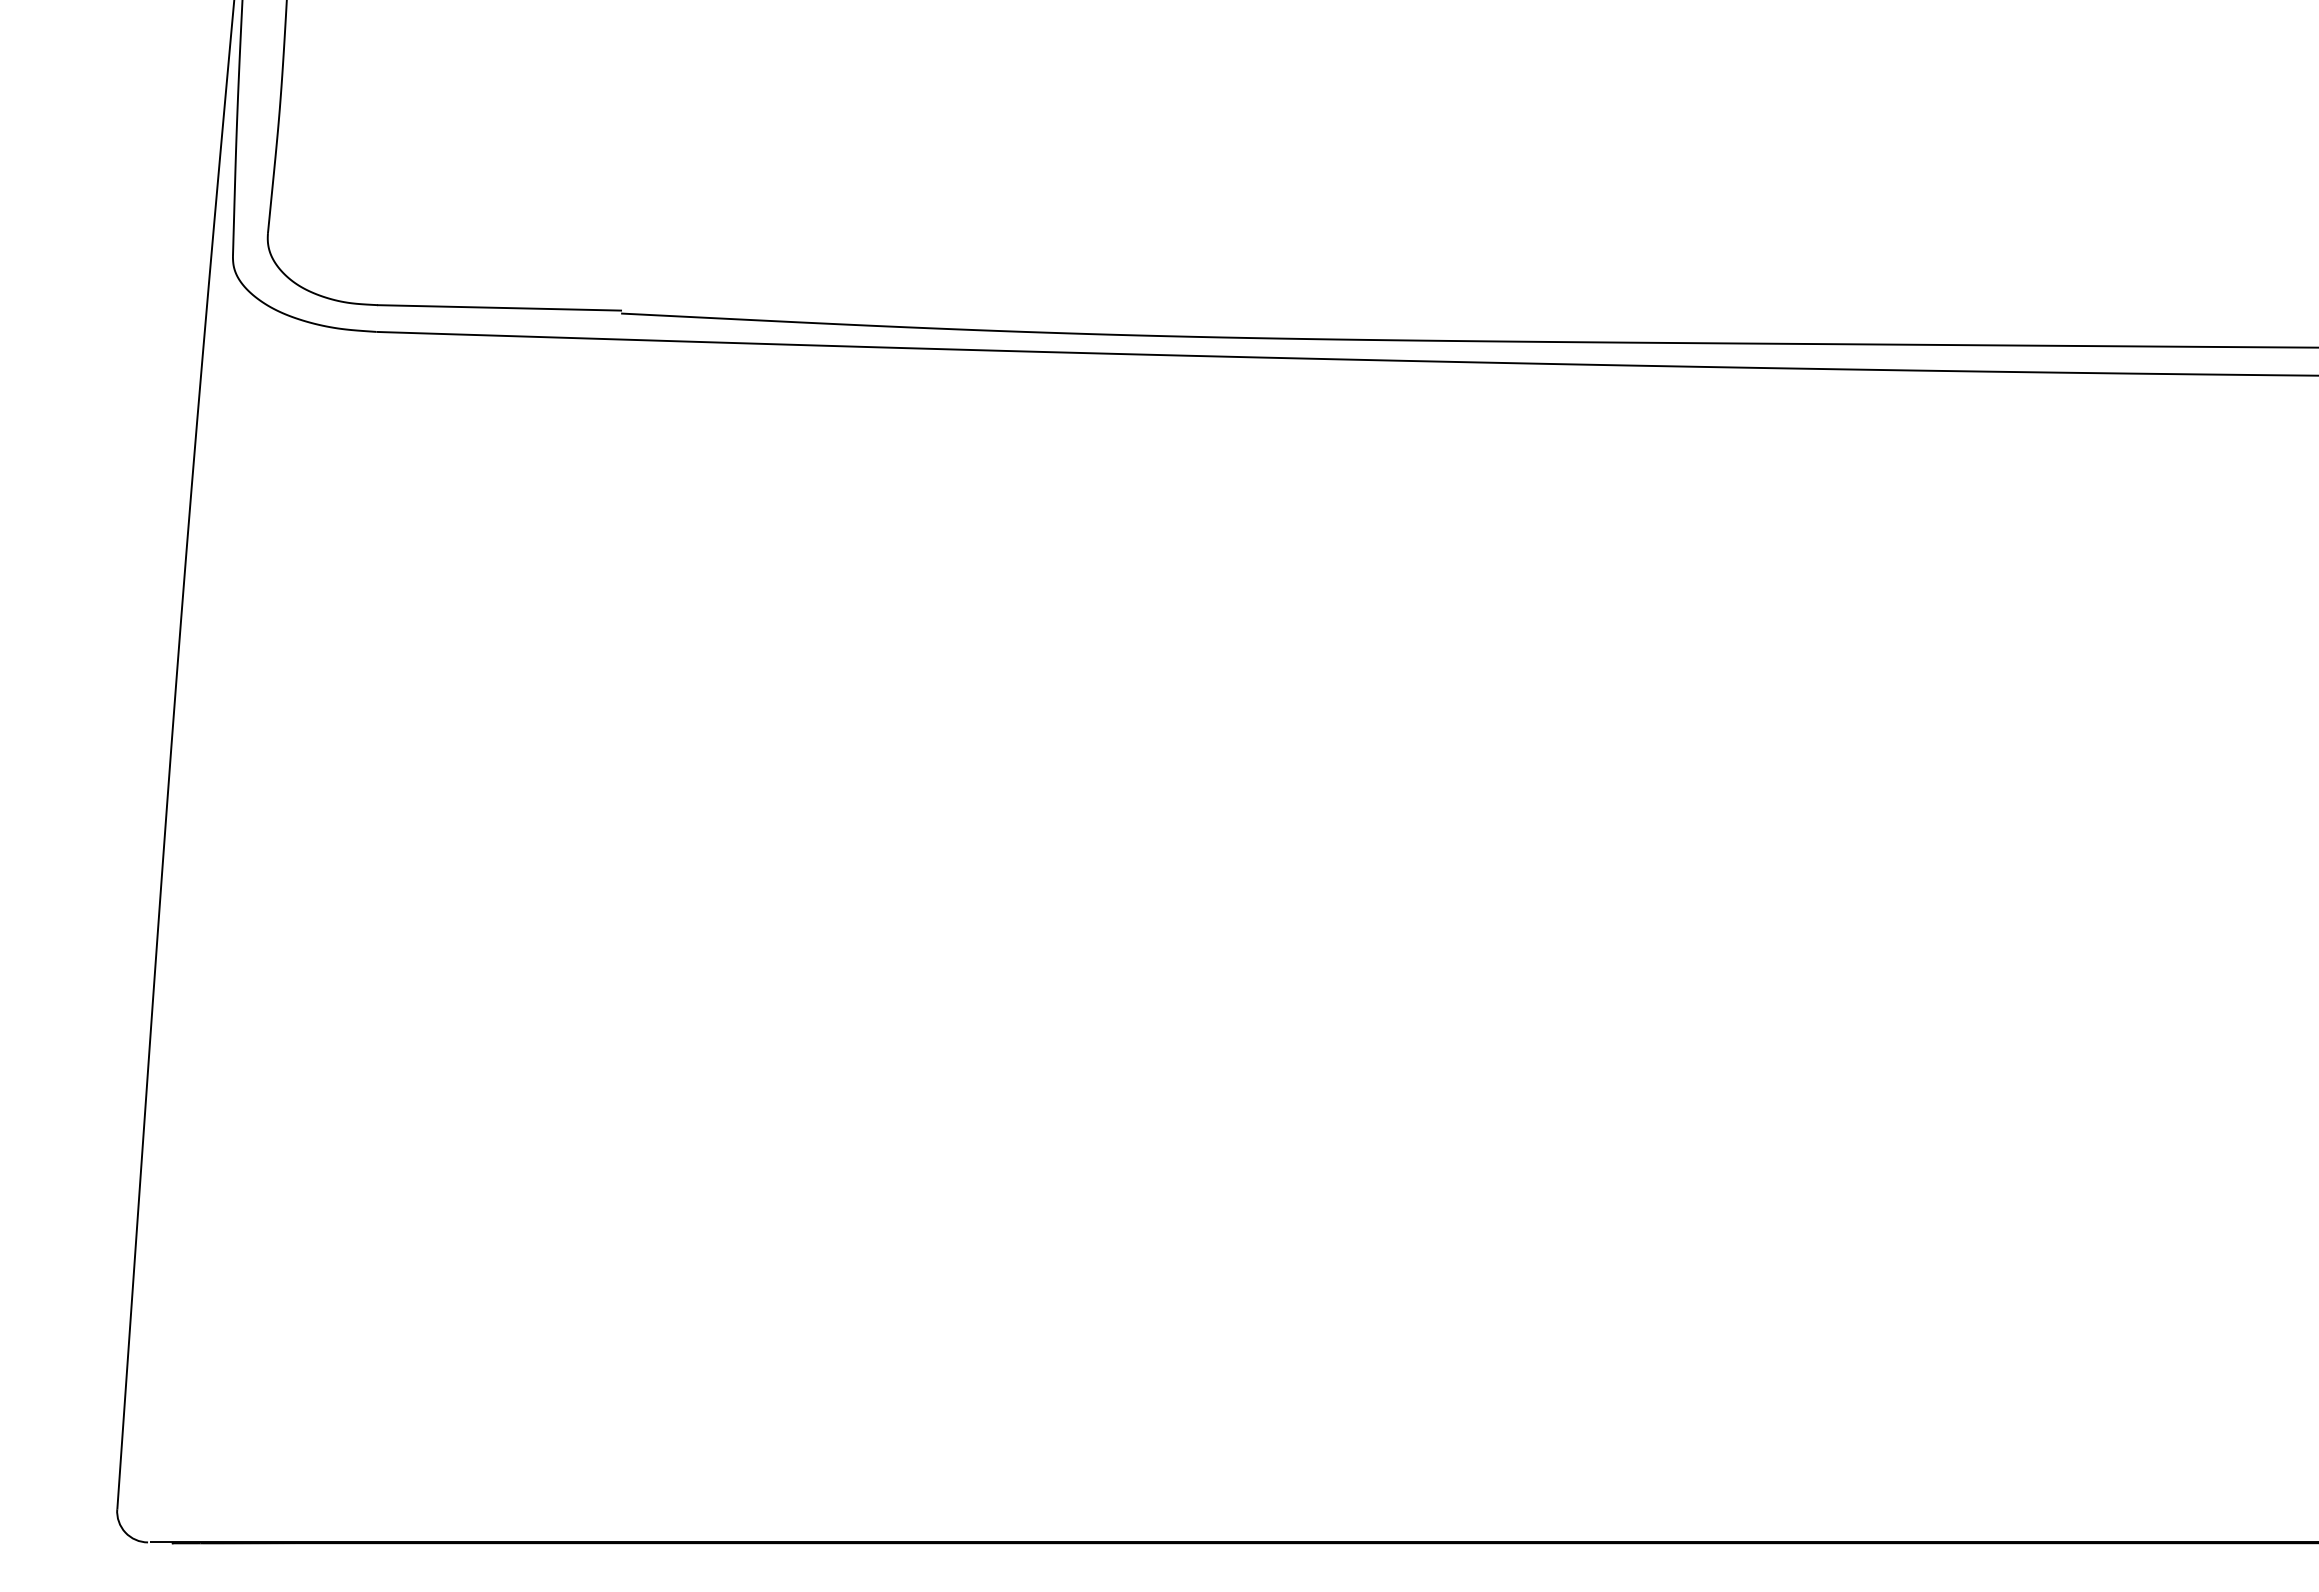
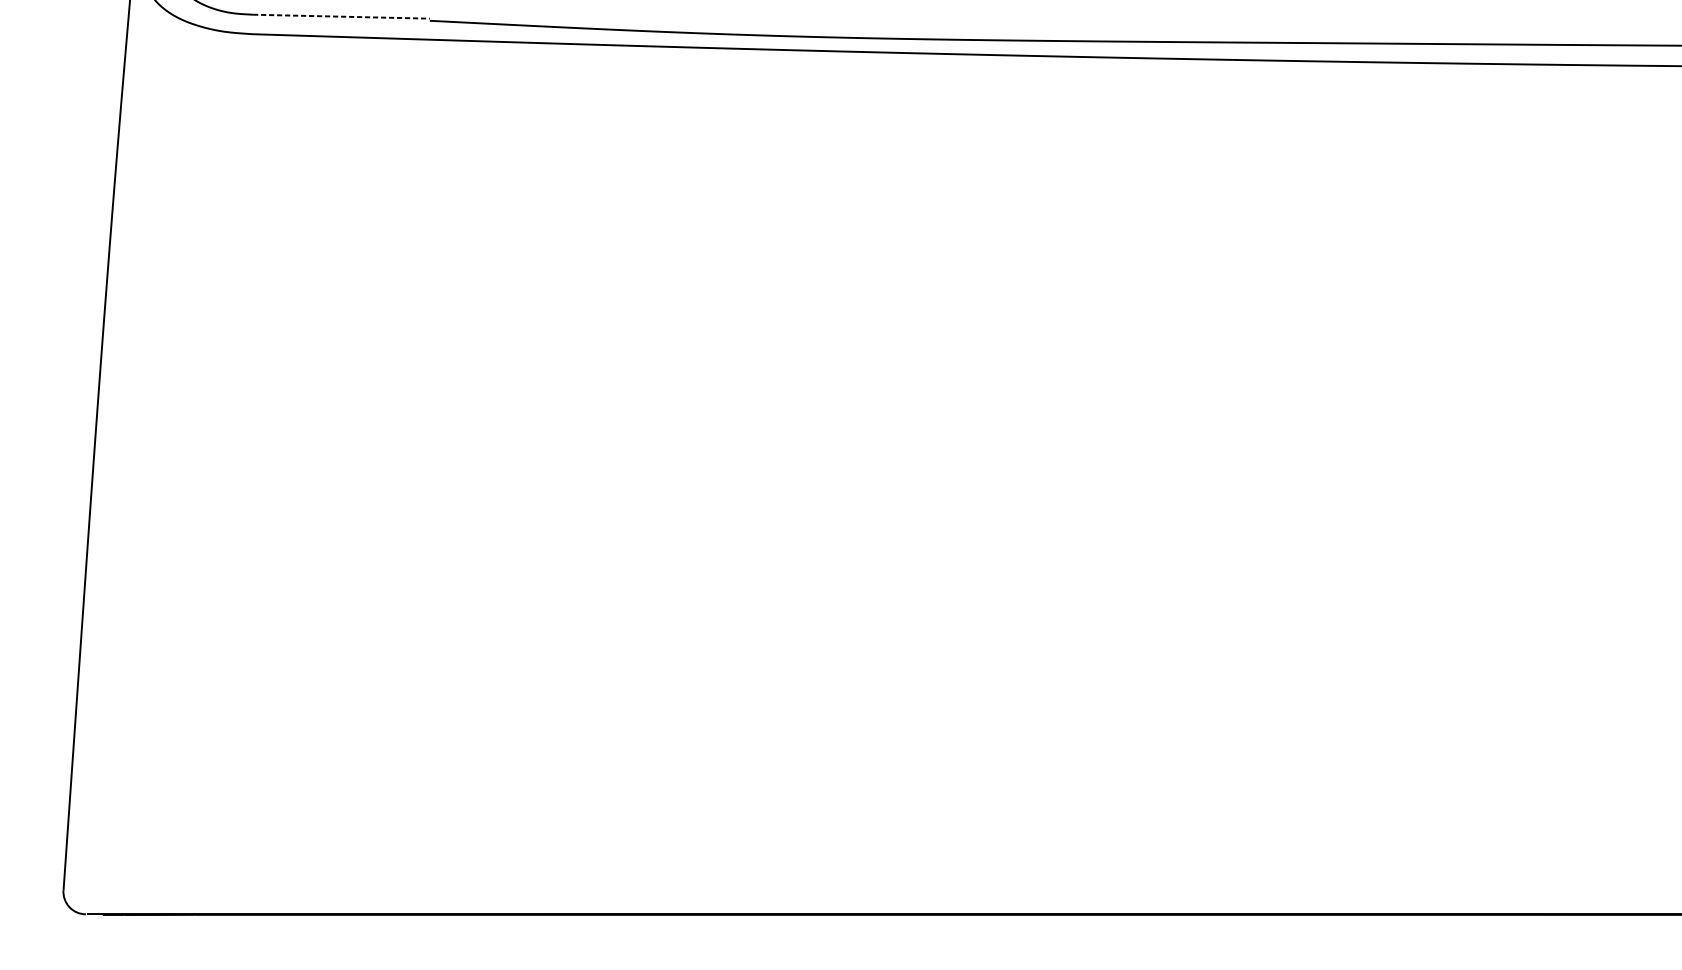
line: (499, 307) -> (341, 16), solid -> dashed

